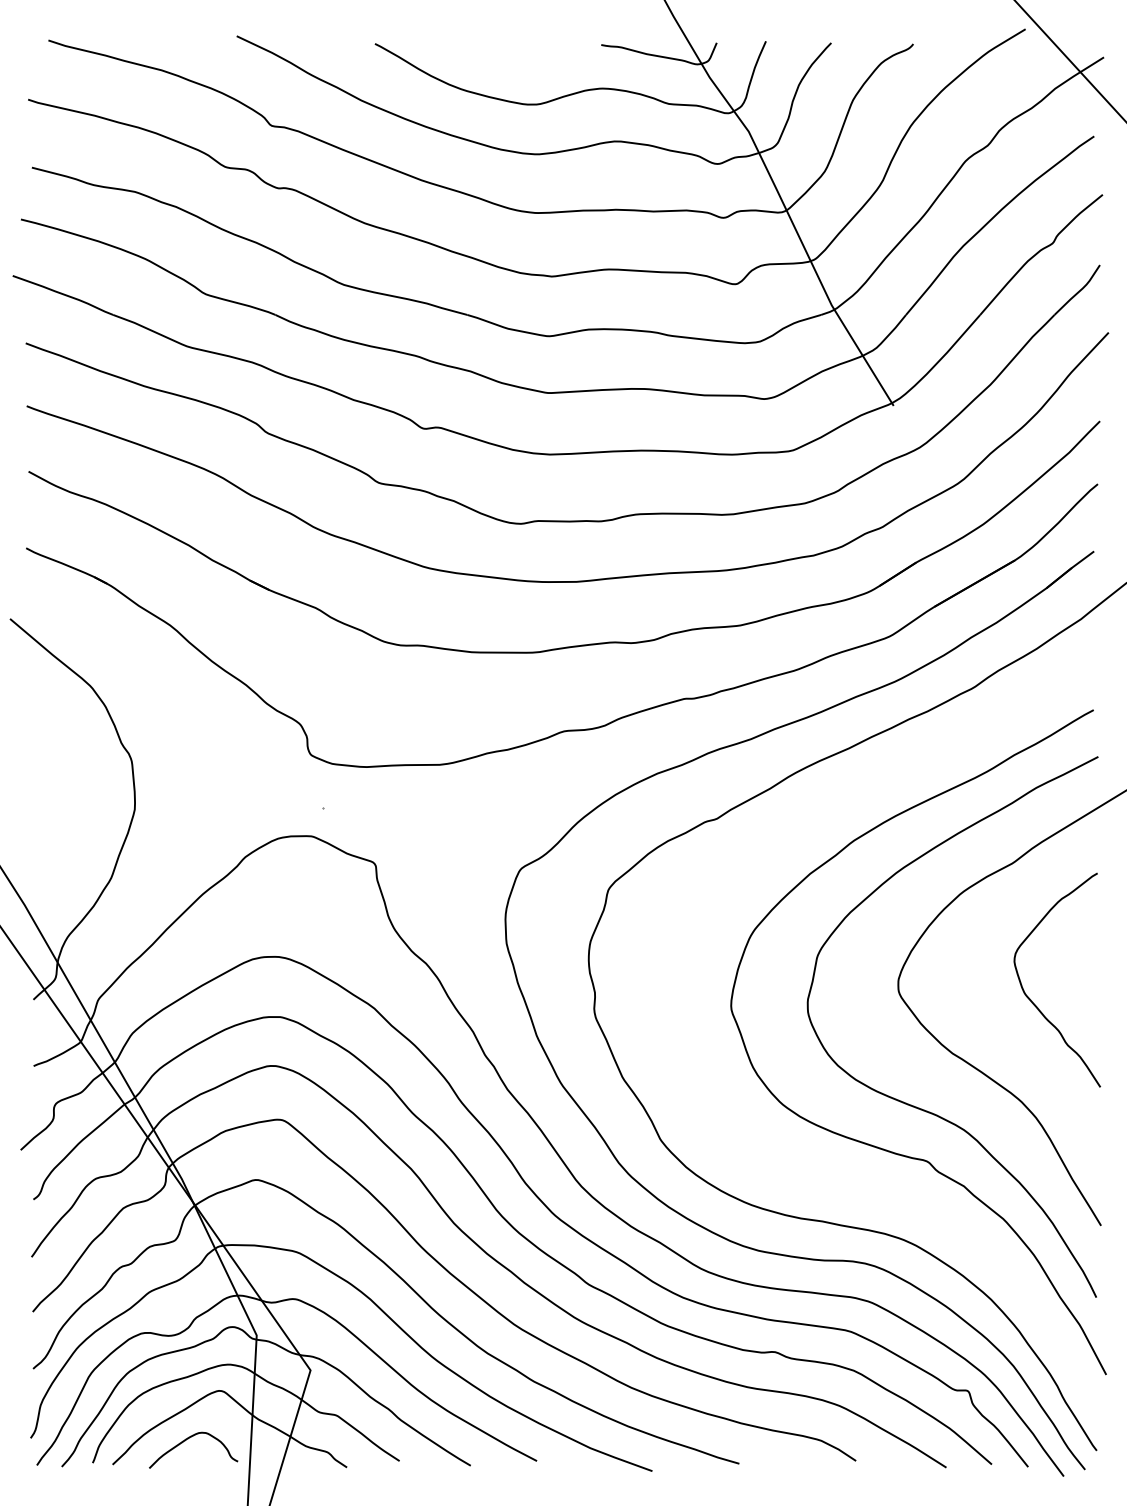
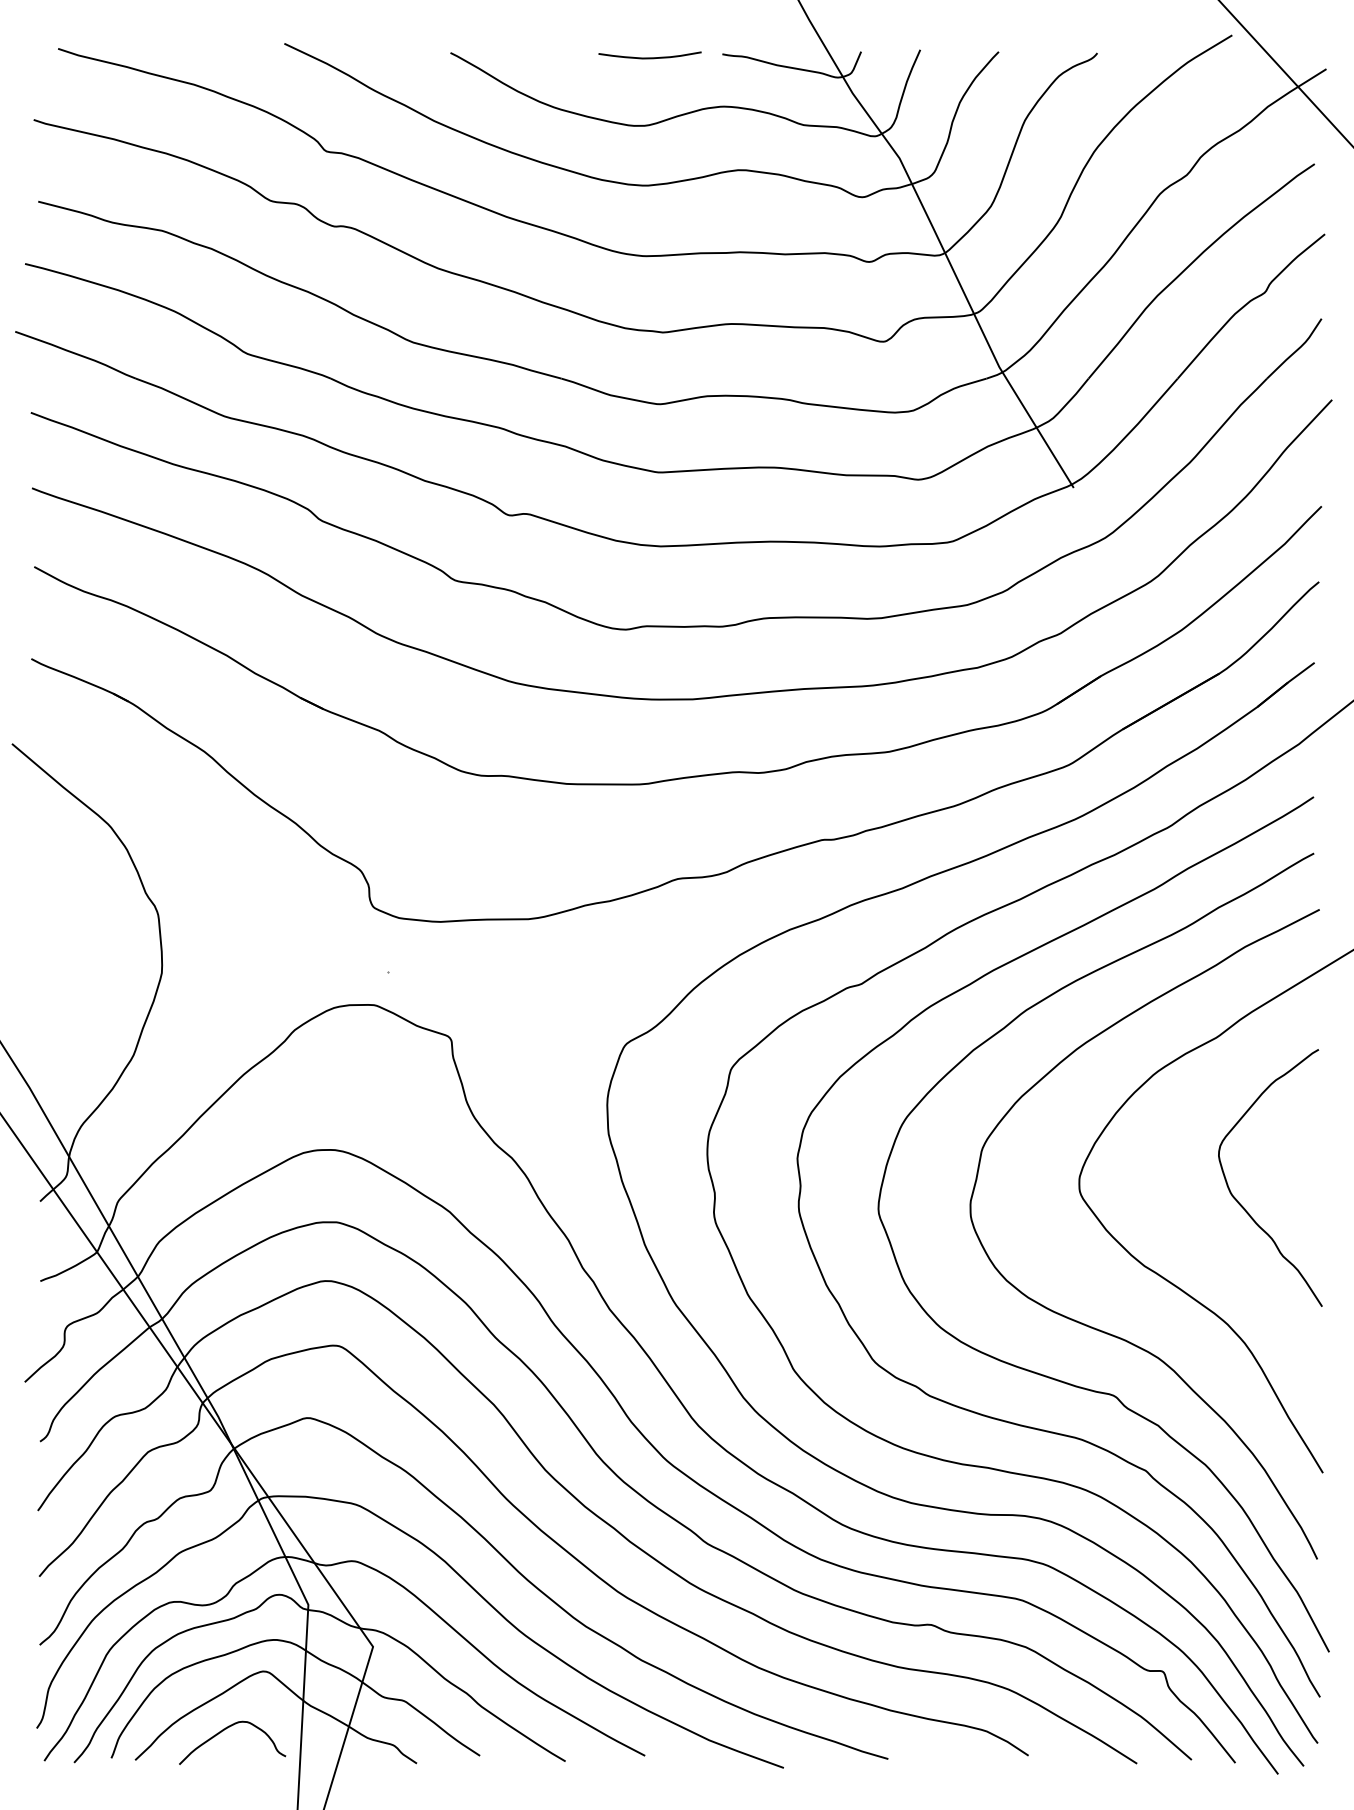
curve: (540, 47) -> (649, 57), added
curve: (844, 1183) -> (1014, 1422), added

